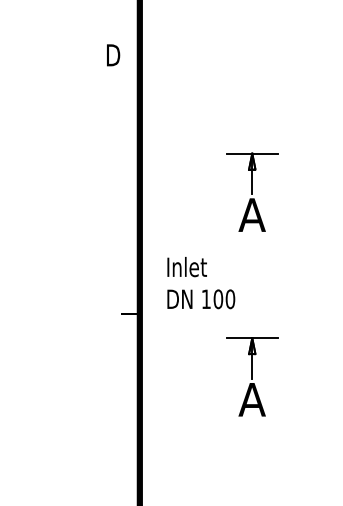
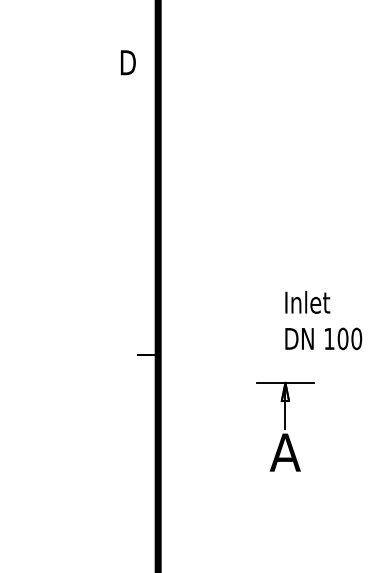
part: (252, 192) -> (285, 217), removed
text: (201, 283) -> (323, 320), moved

